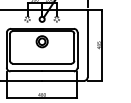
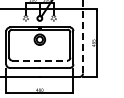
line: (88, 43) -> (83, 41), solid -> dashed
line: (41, 63) -> (39, 60), solid -> dashed

